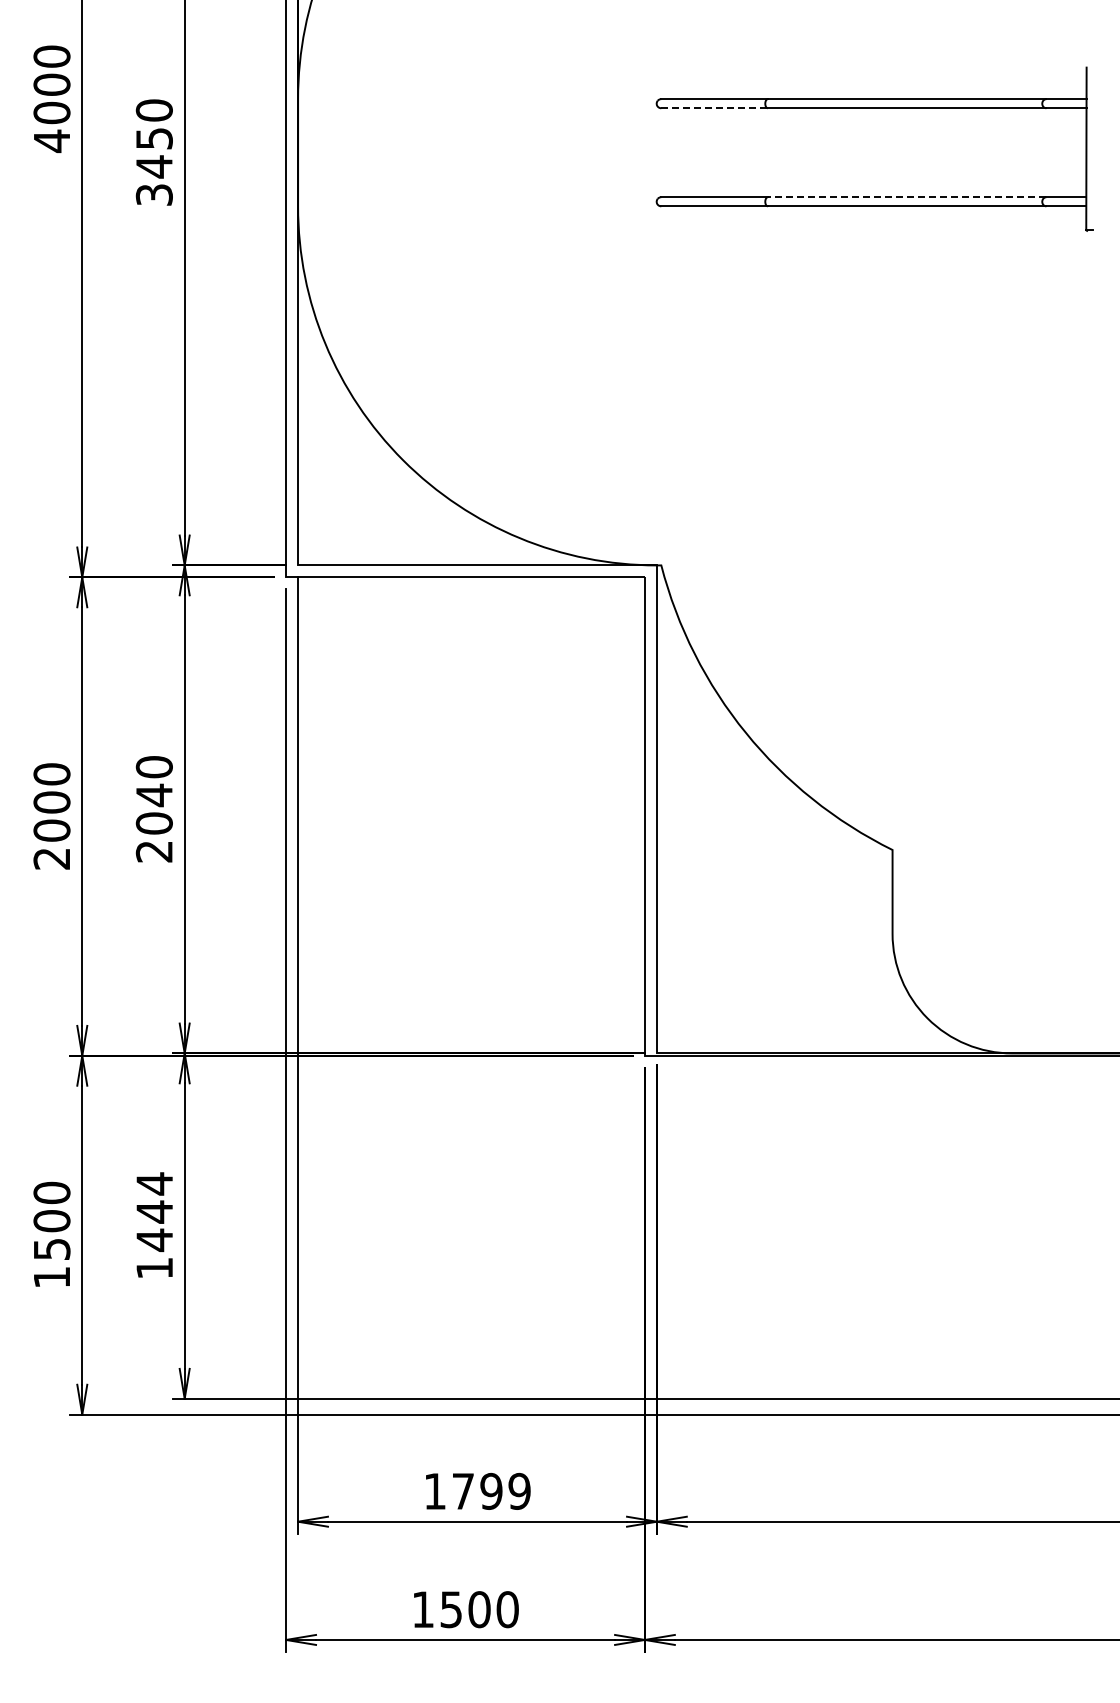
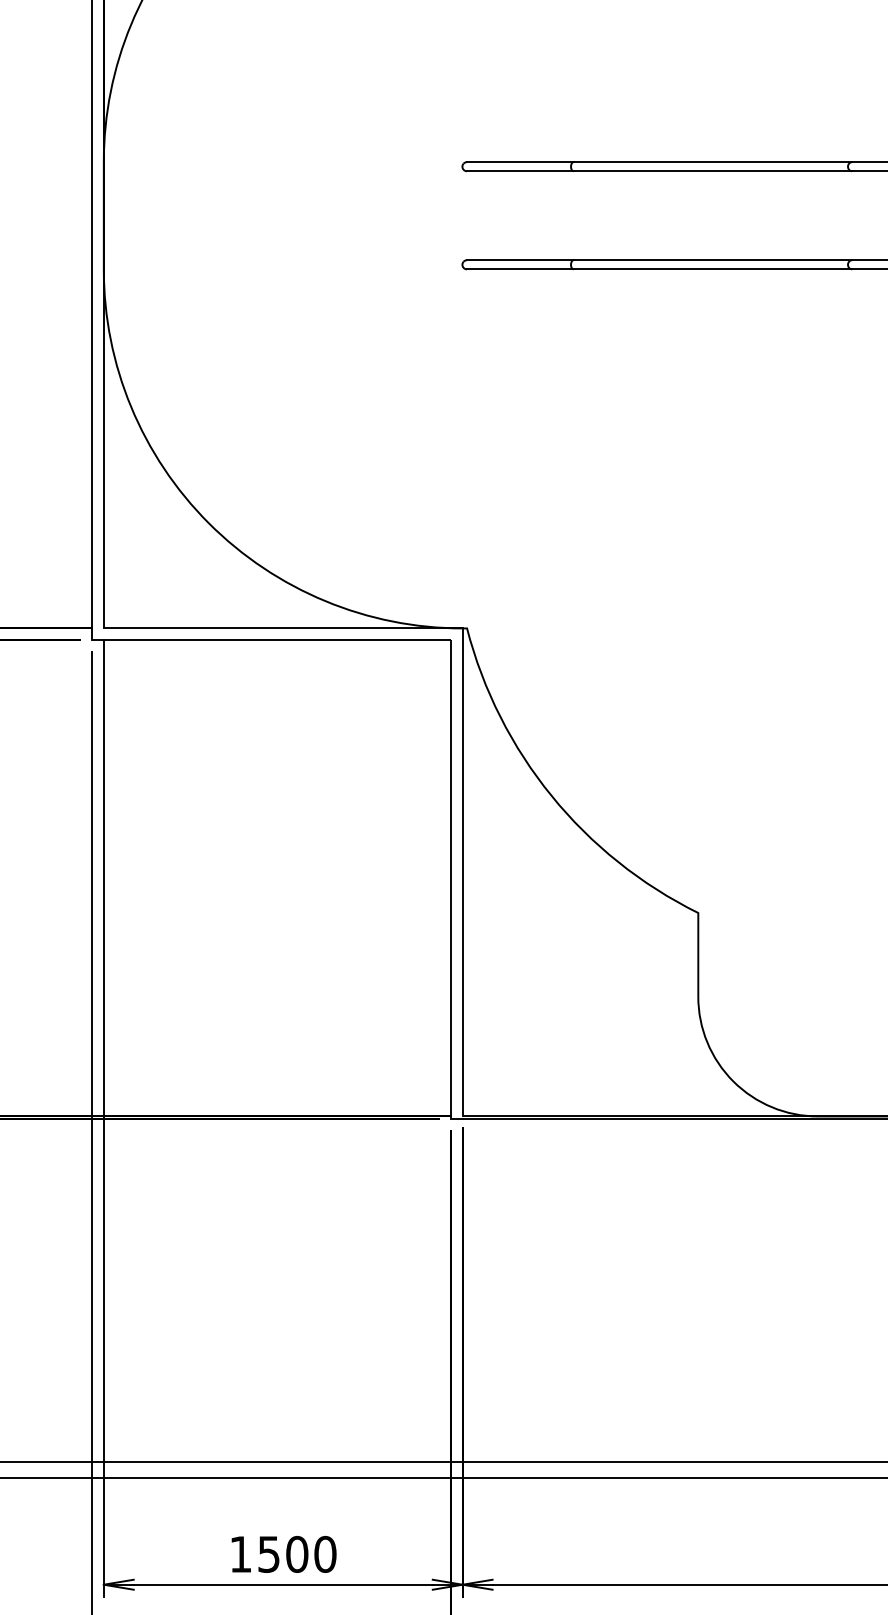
line: (715, 108) -> (521, 171), dashed -> solid
line: (906, 197) -> (712, 260), dashed -> solid
text: (491, 1491) -> (297, 1554), 1799 -> 1500

